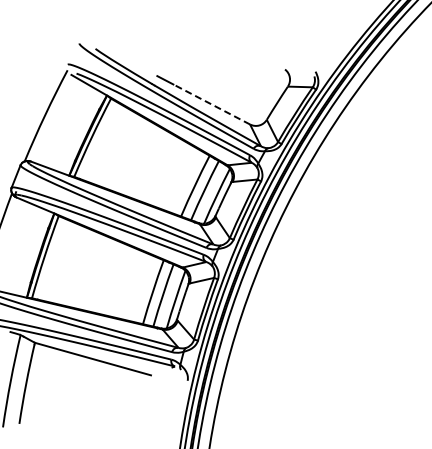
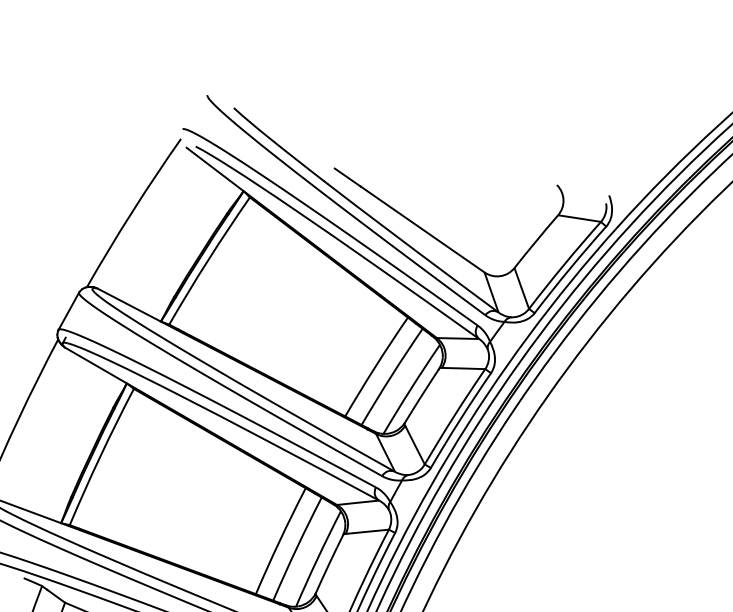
line: (211, 104) -> (422, 229), dashed -> solid

